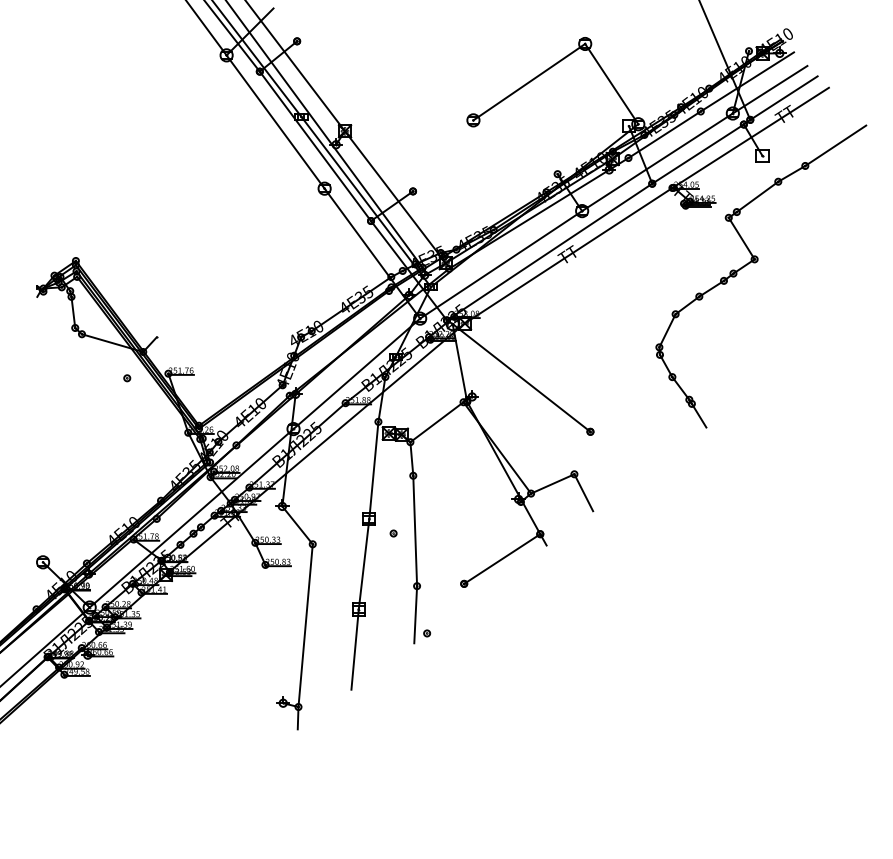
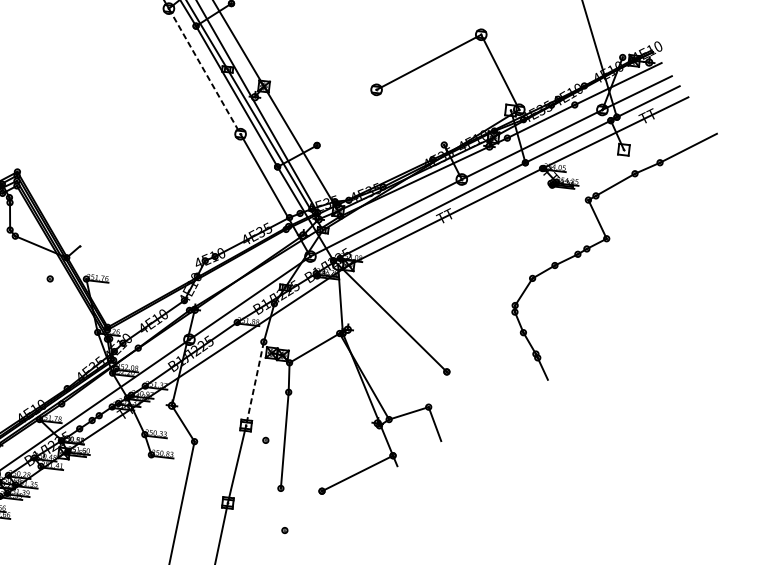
line: (275, 122) -> (204, 71), solid -> dashed
line: (373, 470) -> (254, 383), solid -> dashed
line: (415, 614) -> (276, 512), removed

